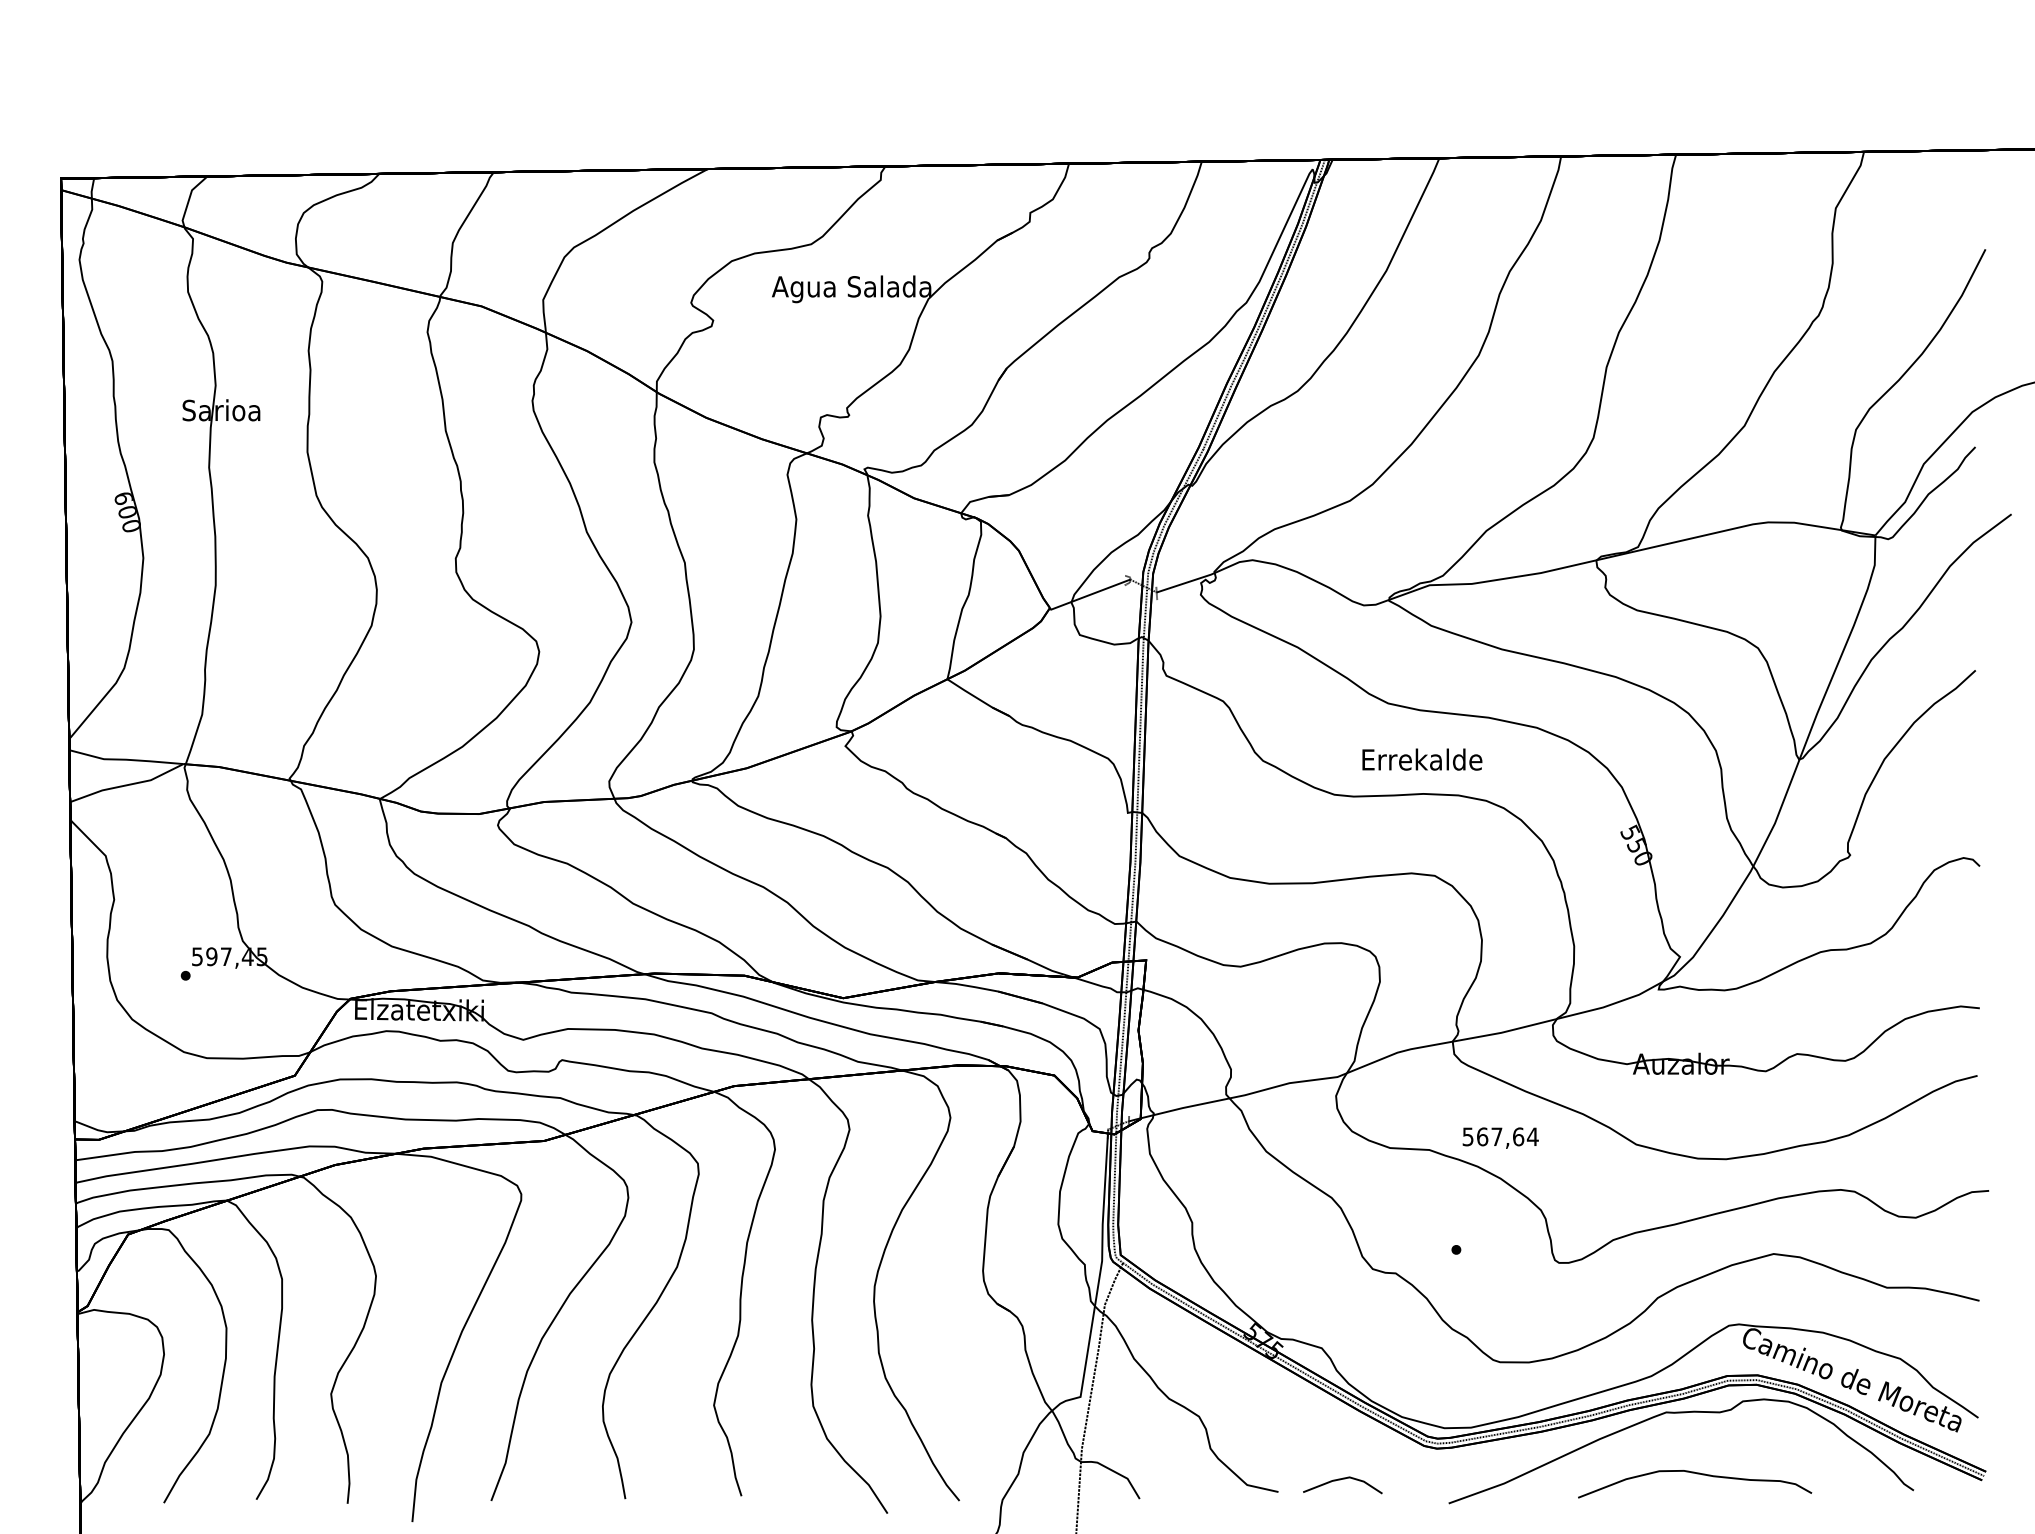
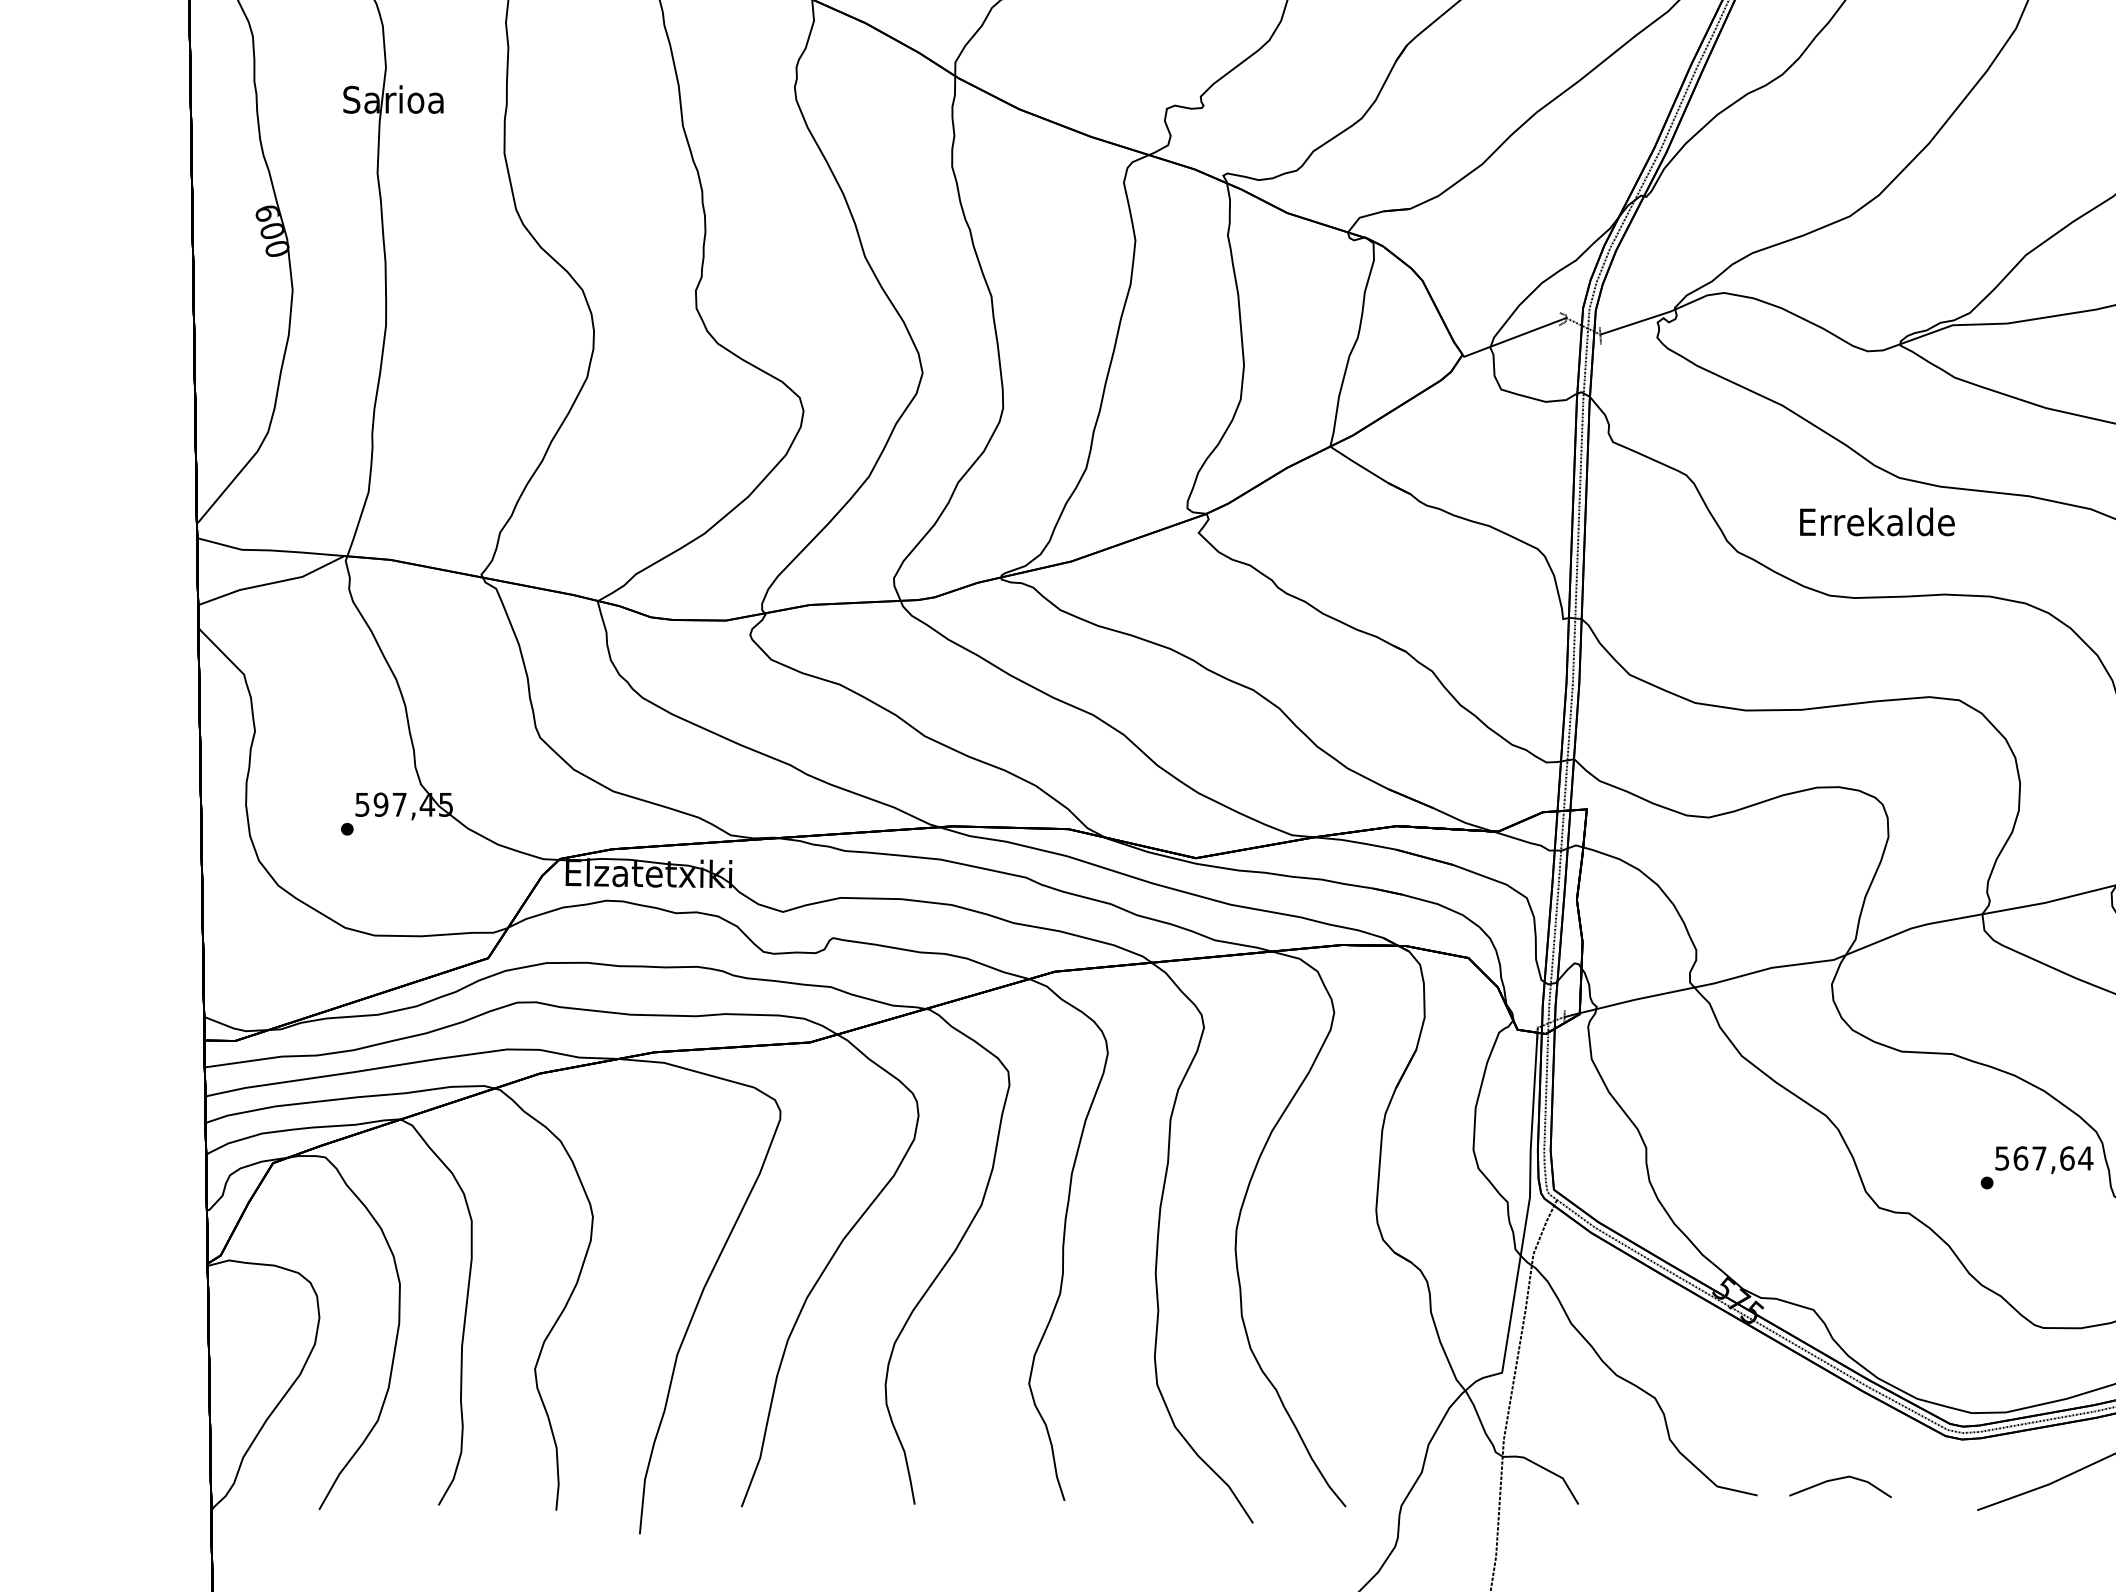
text: (1422, 759) -> (1877, 521), moved
text: (1500, 1137) -> (2044, 1159), moved

